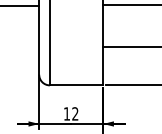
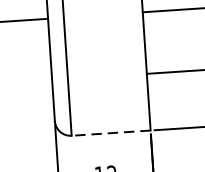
line: (76, 85) -> (111, 133), solid -> dashed

